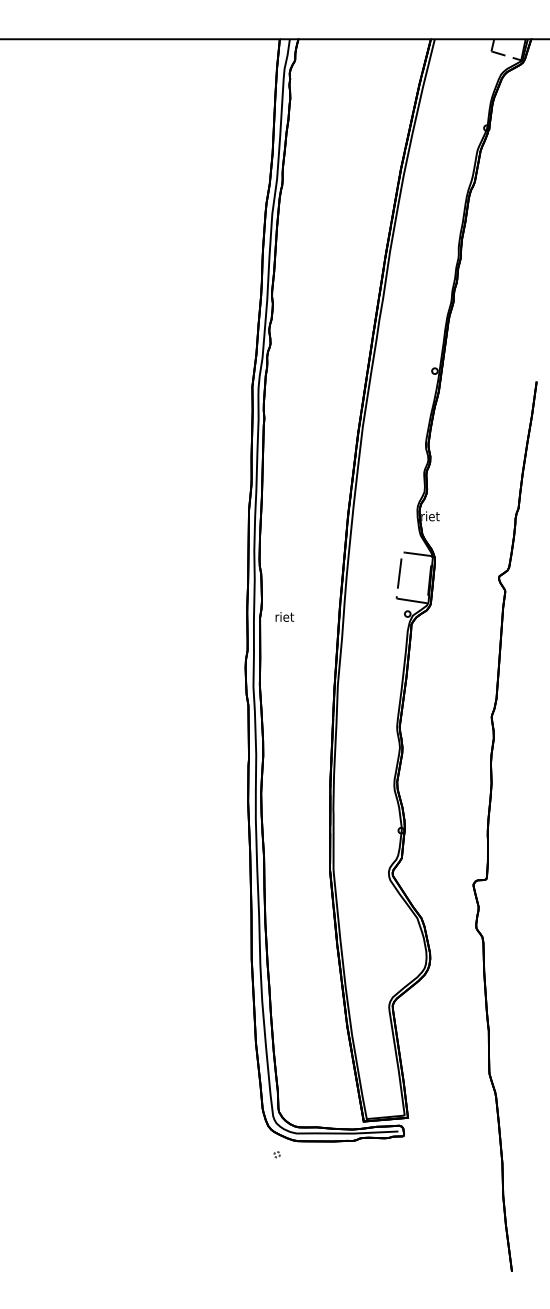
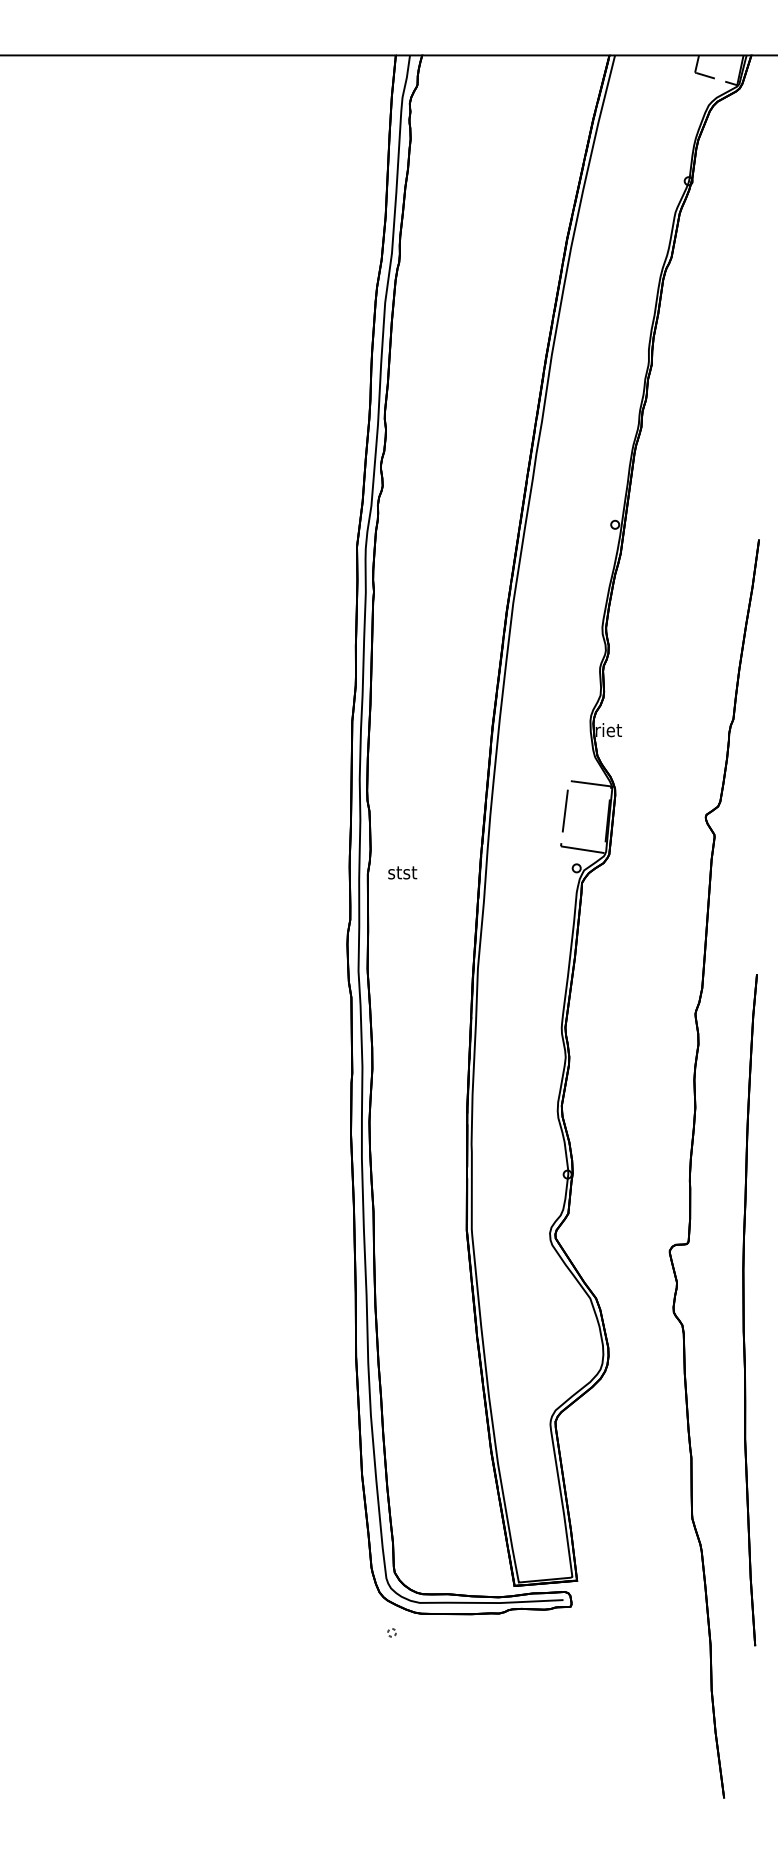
text: (284, 616) -> (402, 871), riet -> stst
part: (530, 926) -> (750, 1310), added

